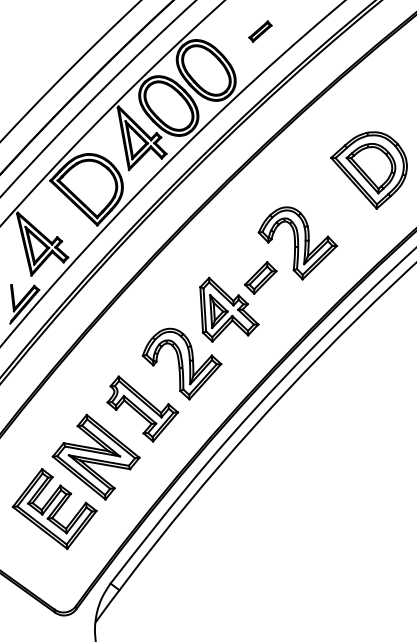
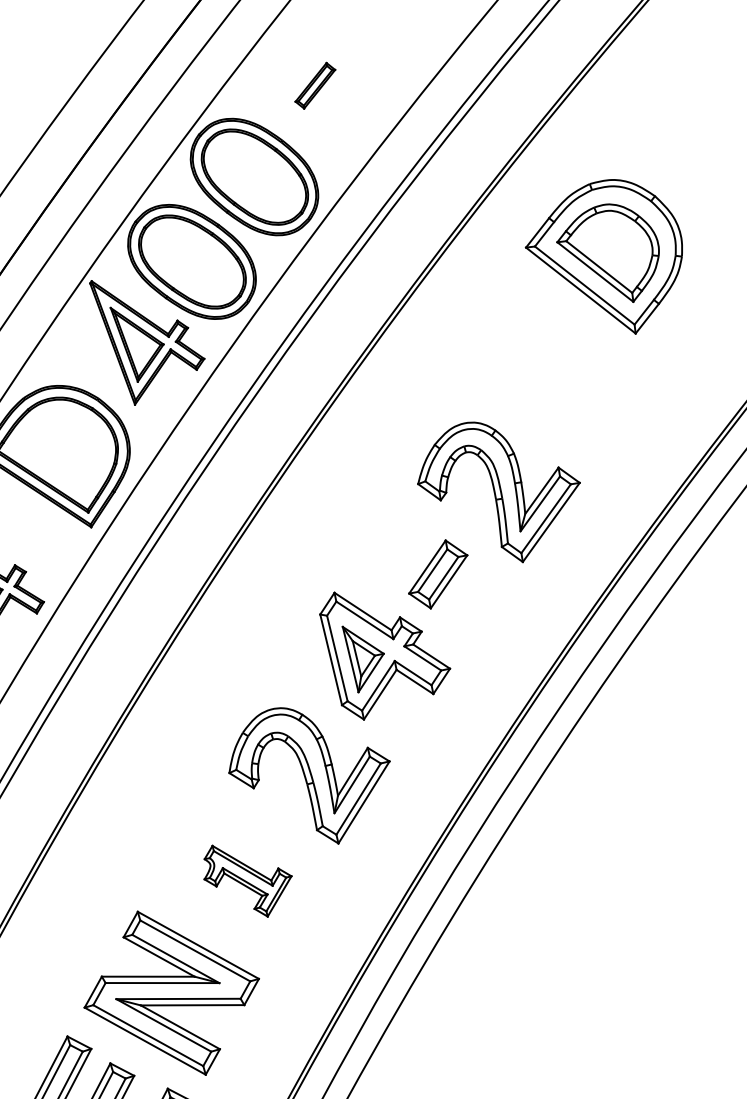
part: (260, 31) -> (315, 85), moved
part: (368, 170) -> (605, 259), moved
part: (142, 408) -> (247, 878), size x0.6

